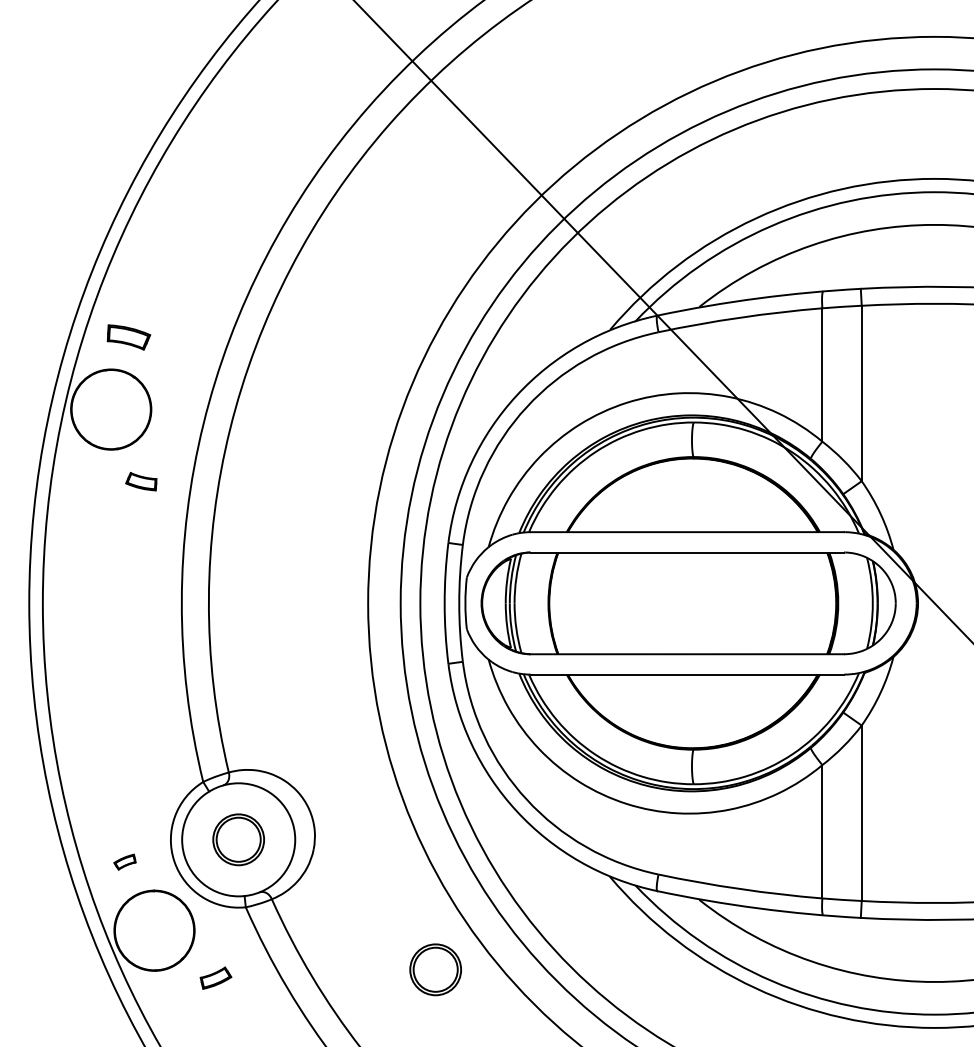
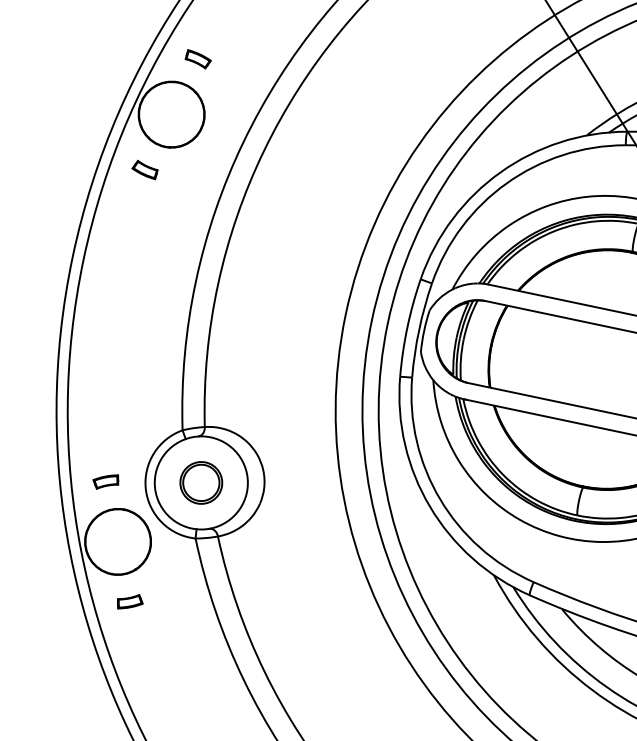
part: (129, 337) -> (198, 59), size x0.71
part: (141, 481) -> (145, 169), moved
part: (124, 861) -> (105, 481), size x1.43
part: (435, 969) -> (337, 620), removed
part: (215, 977) -> (129, 601), moved

